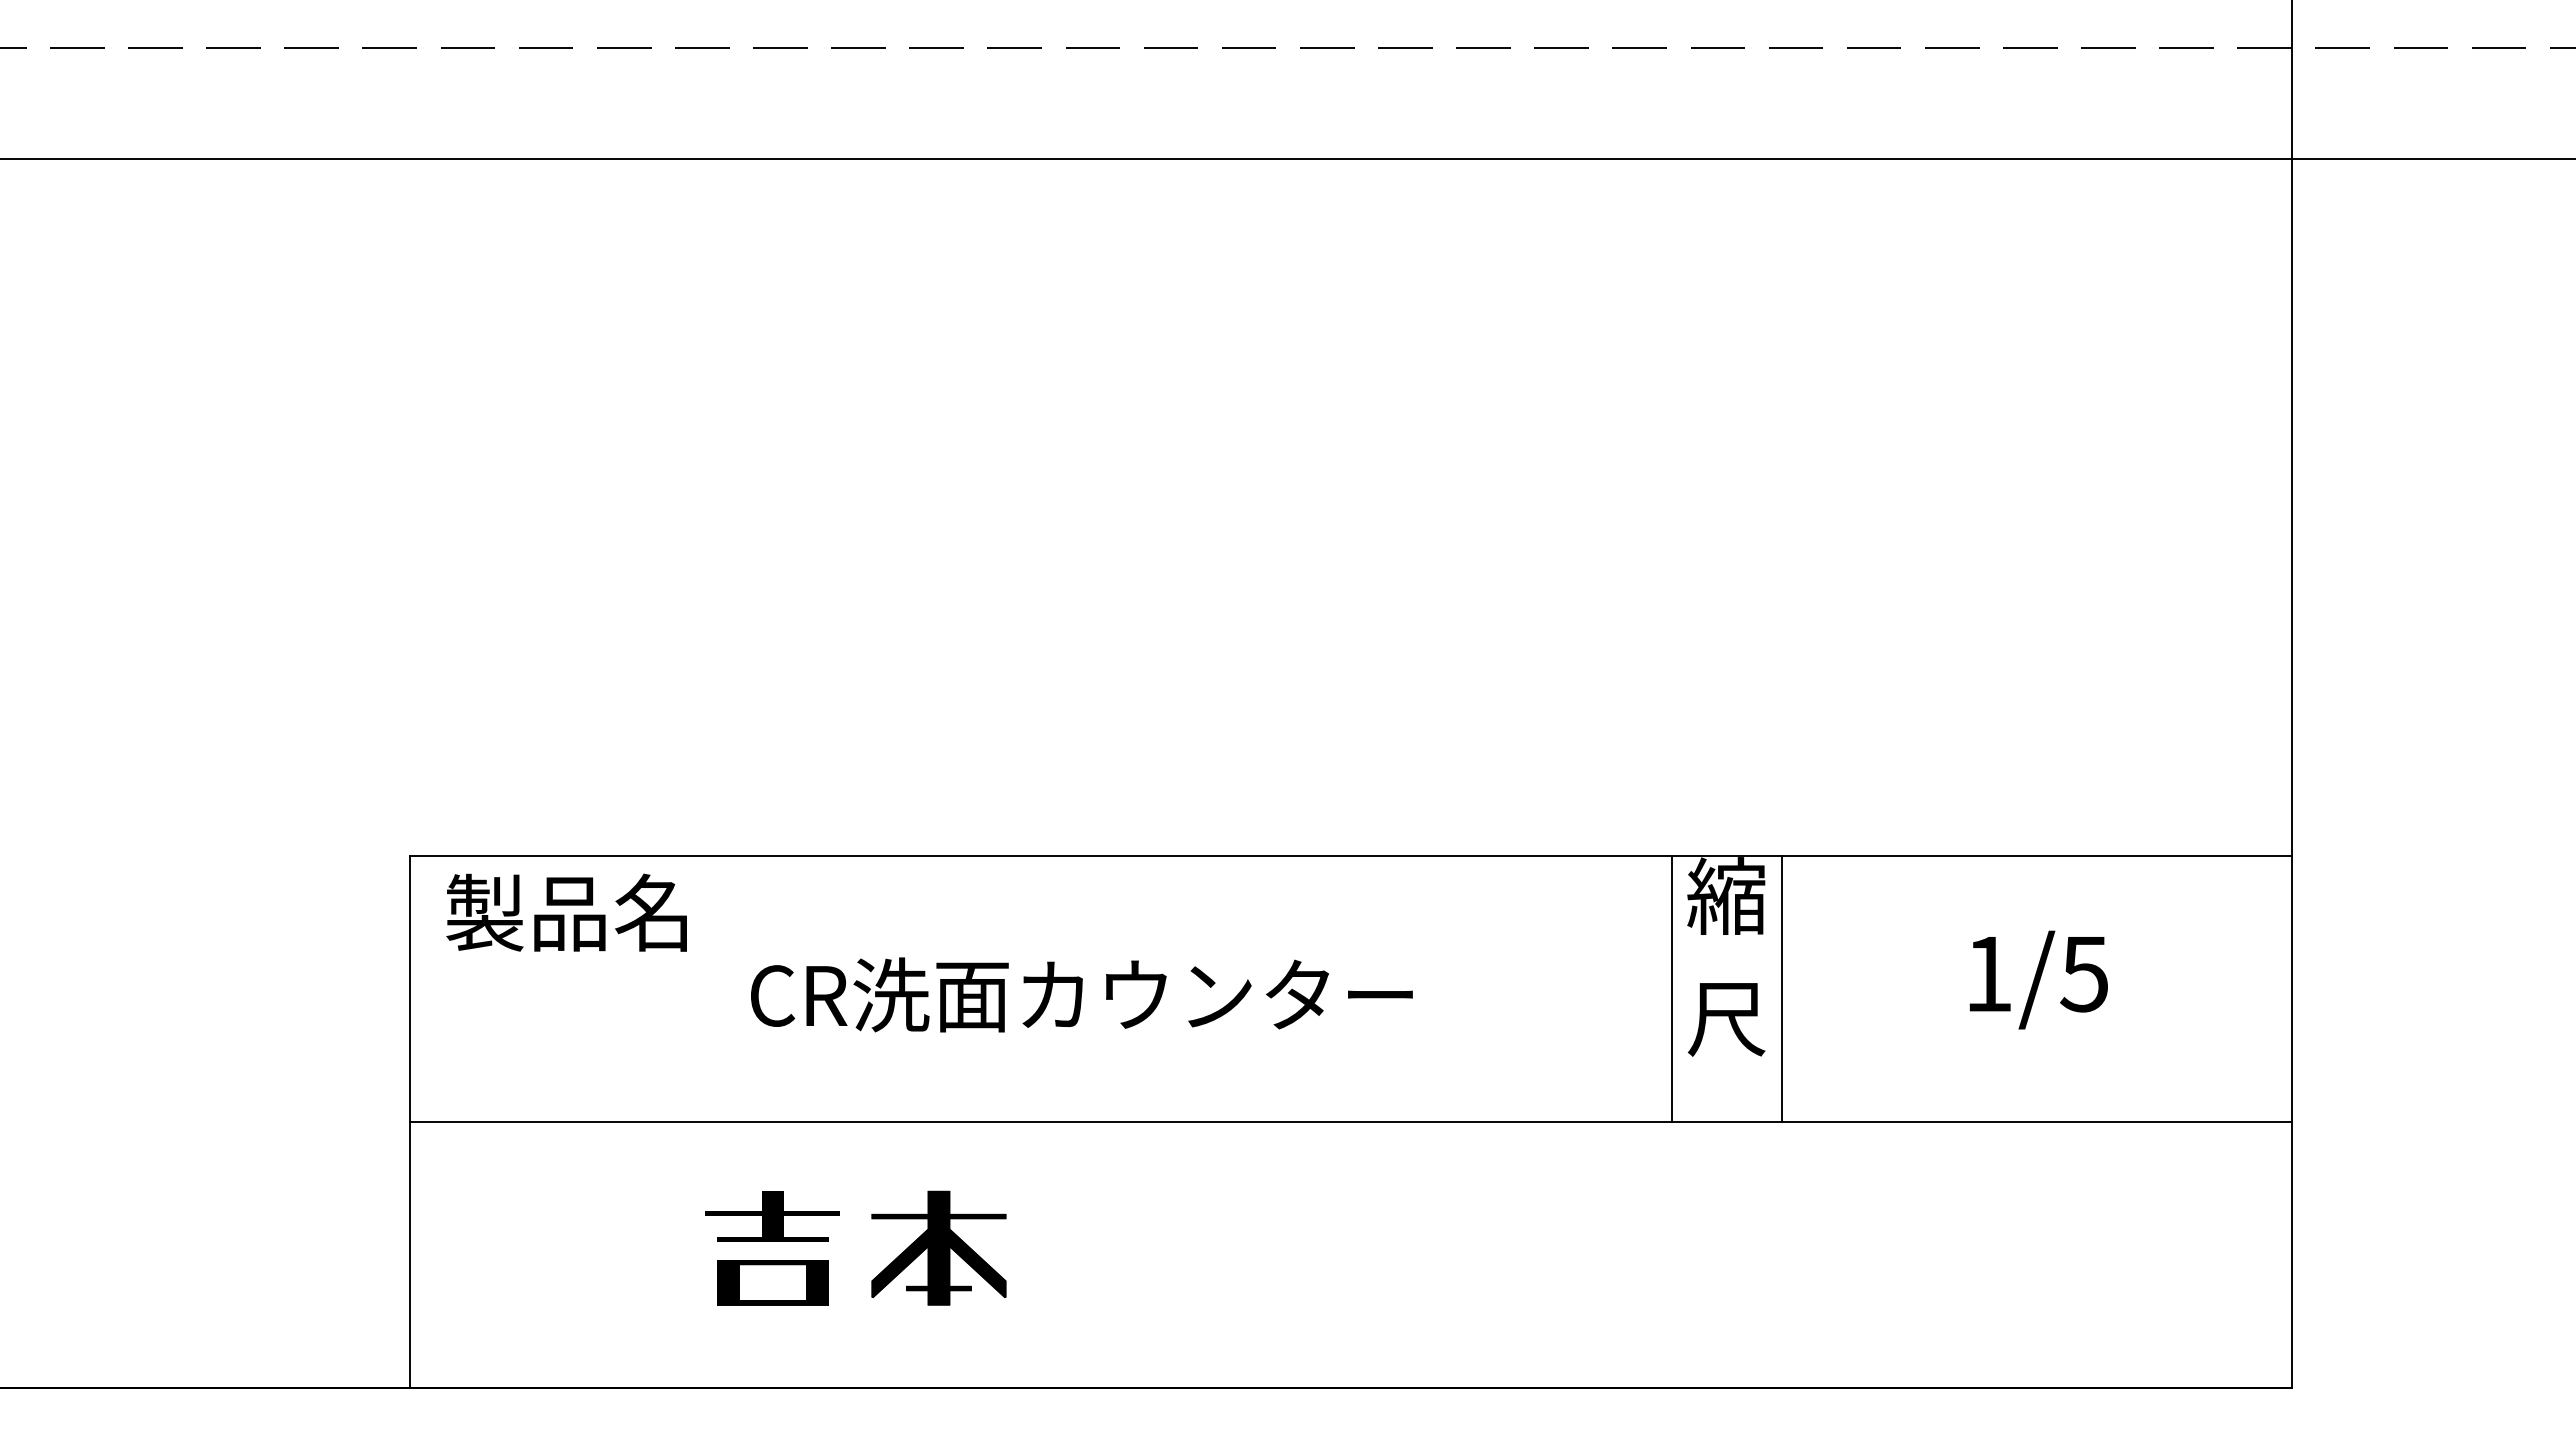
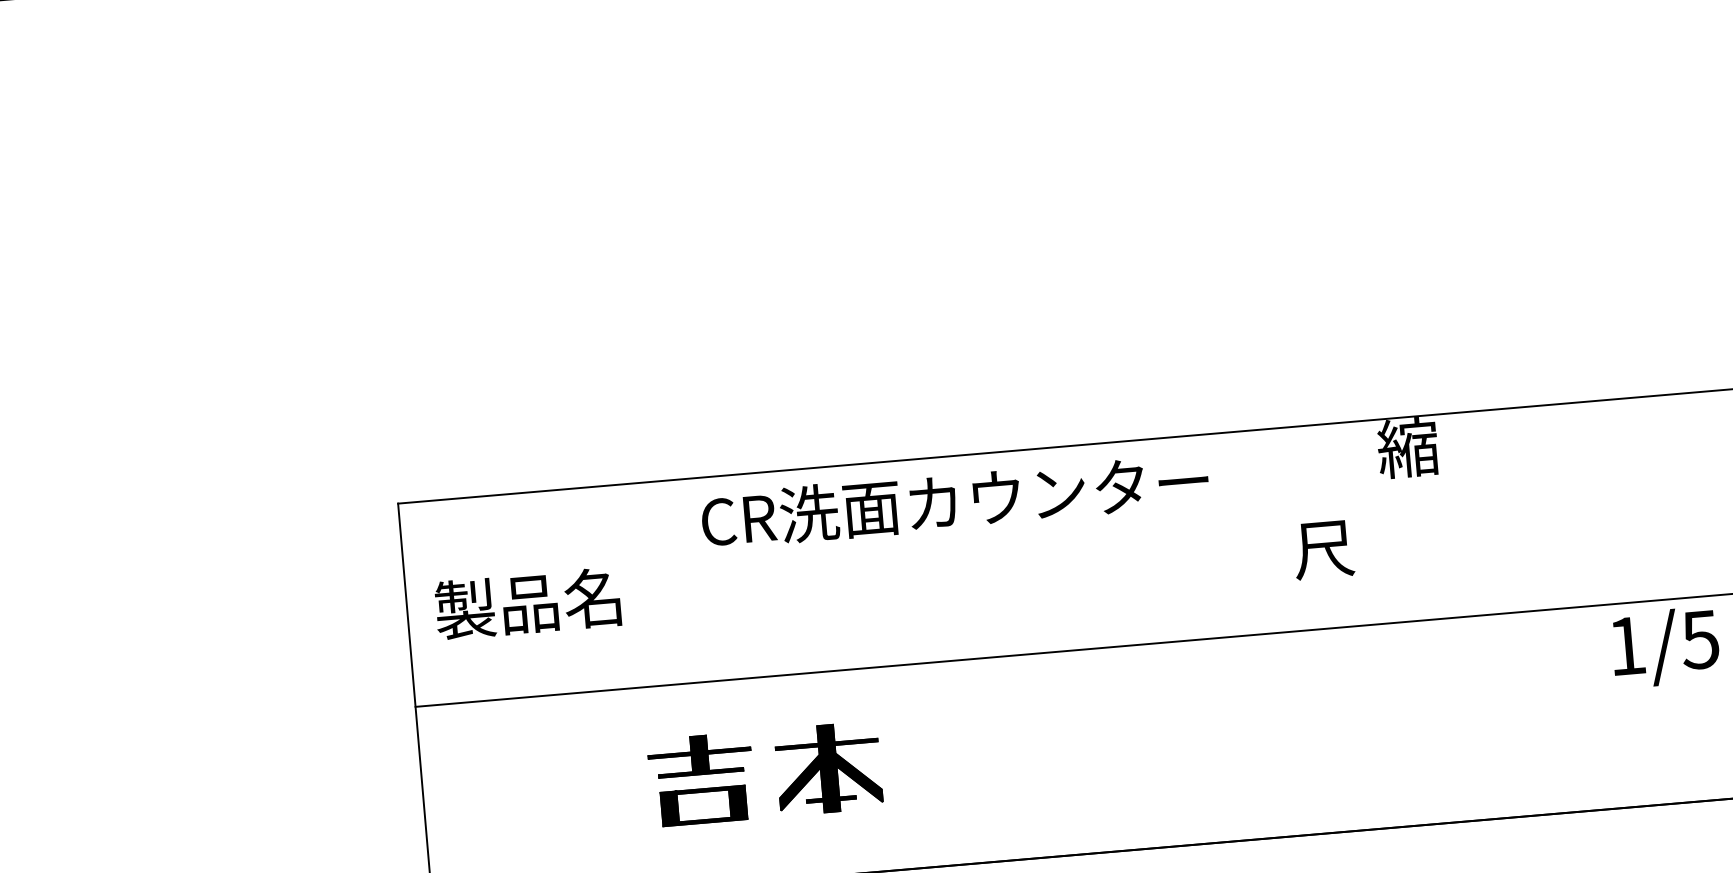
text: (566, 912) -> (527, 603), moved
text: (2038, 979) -> (1665, 647), moved
line: (1671, 989) -> (1372, 522), removed
line: (1782, 989) -> (1456, 515), removed
text: (1081, 994) -> (954, 500), moved
text: (1726, 1019) -> (1323, 550), moved

